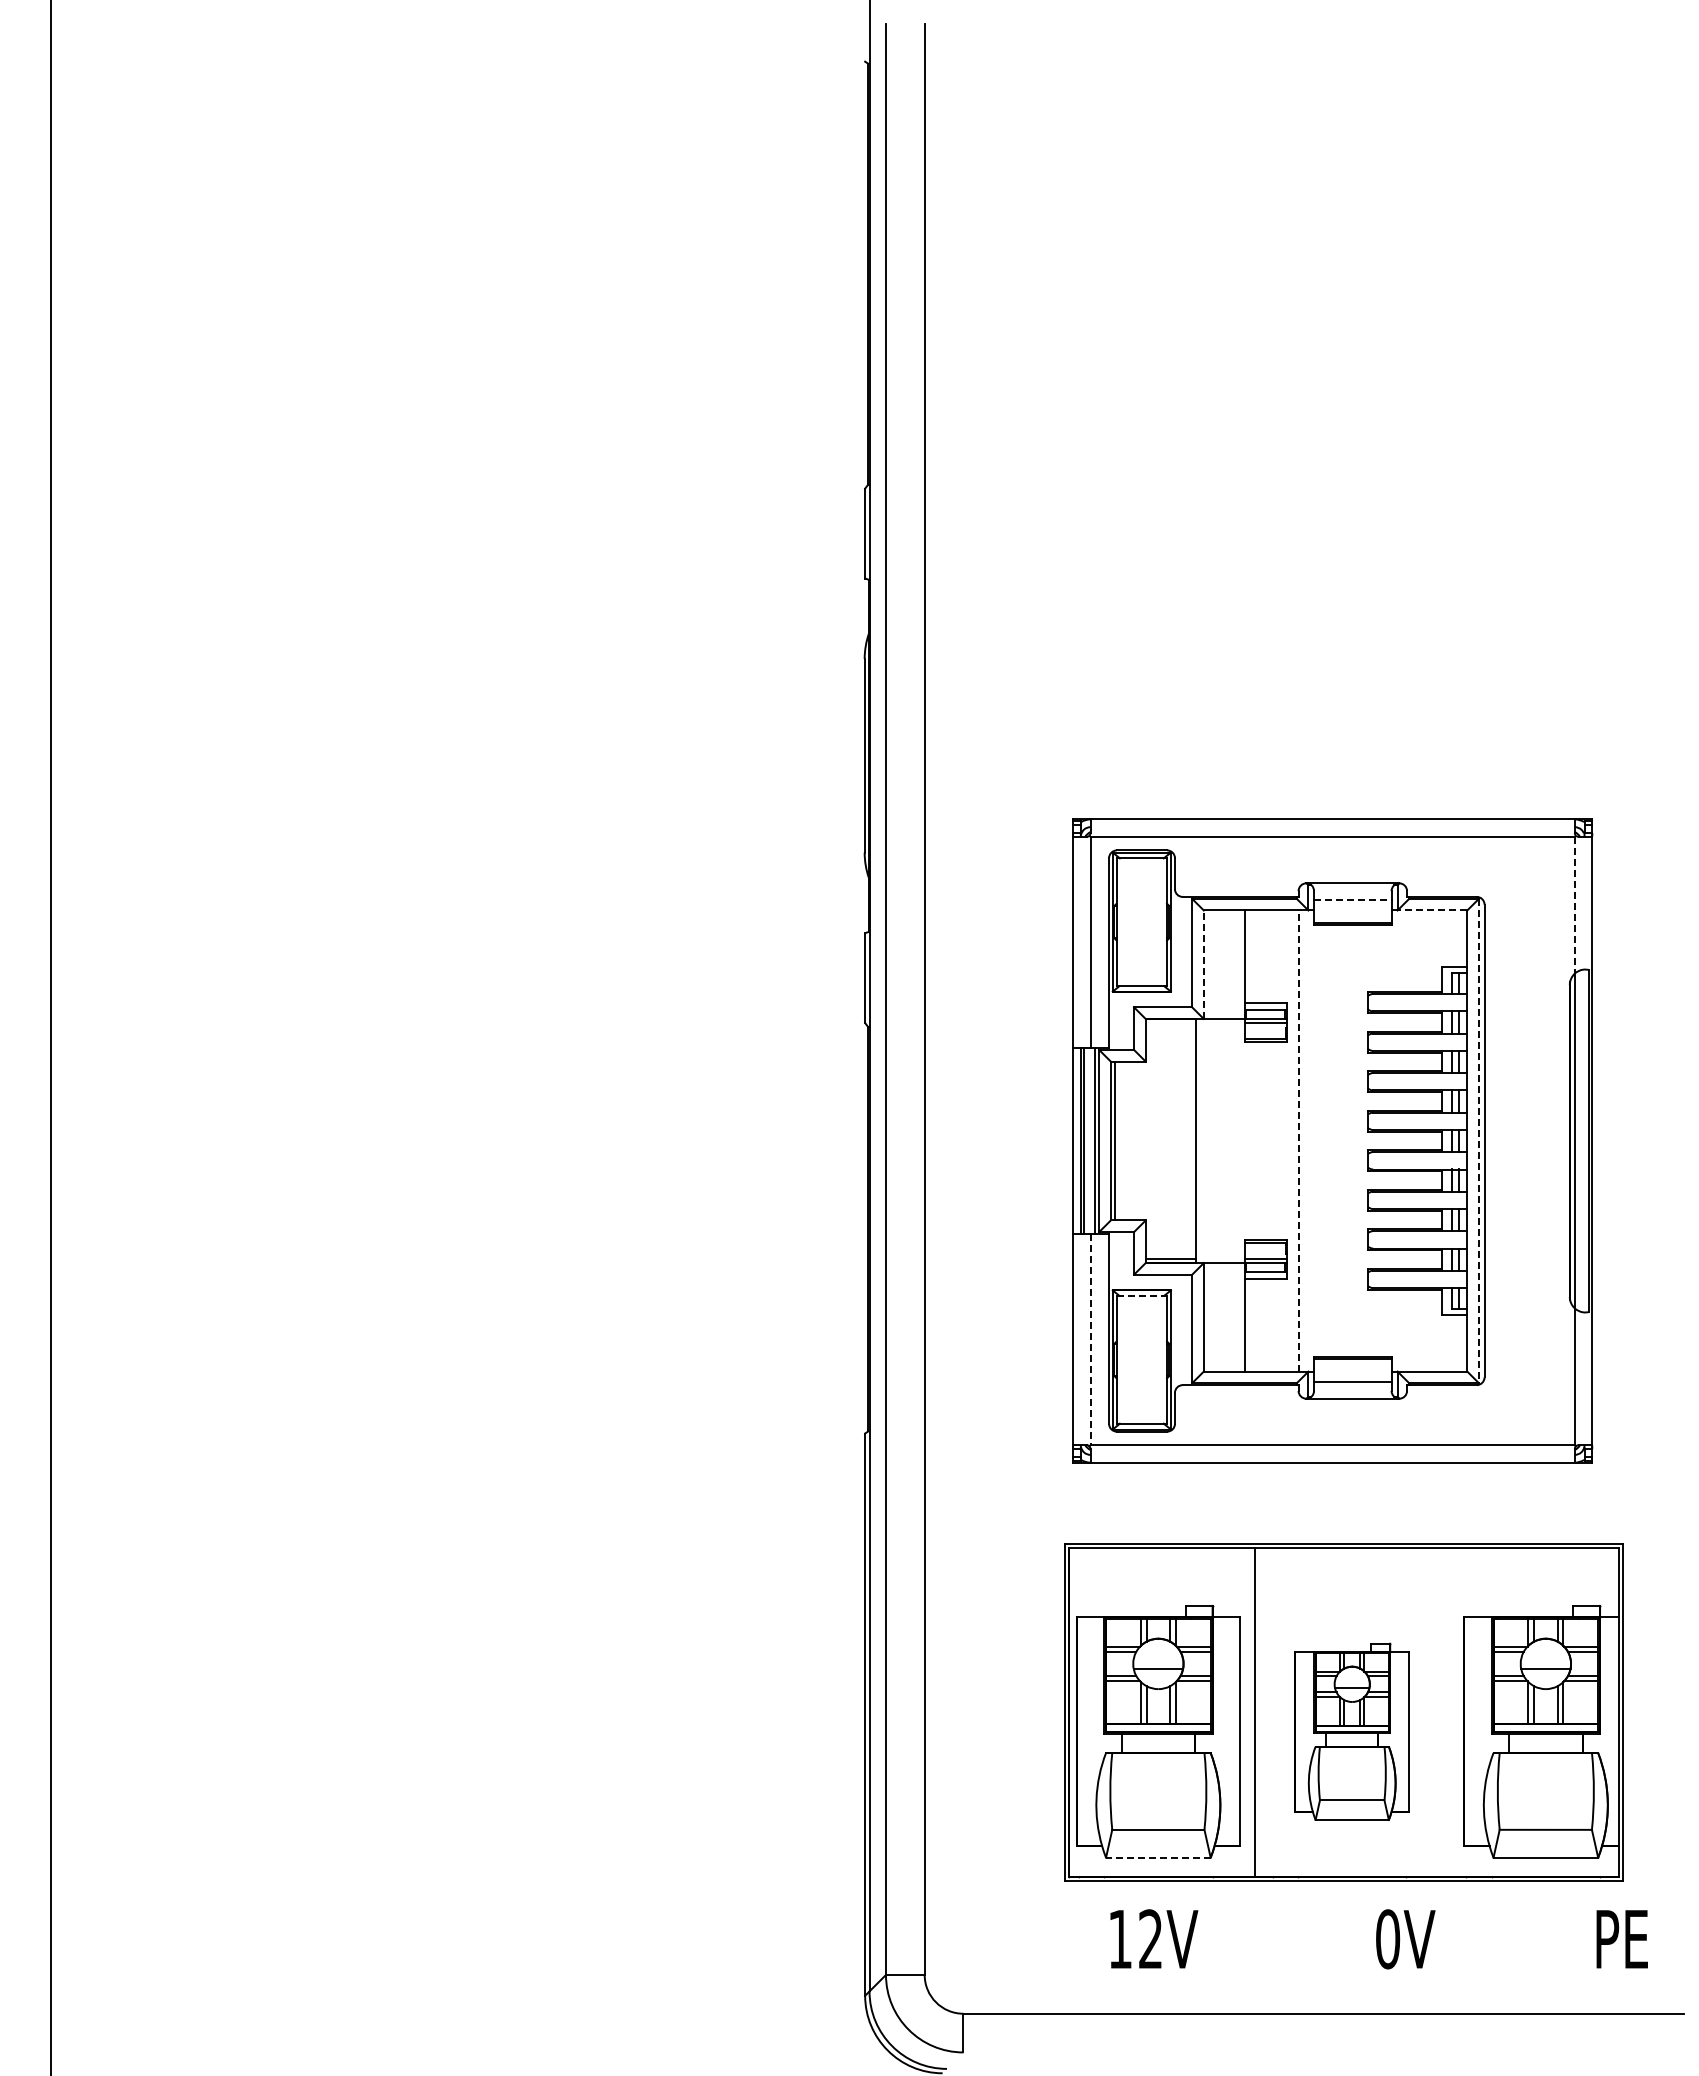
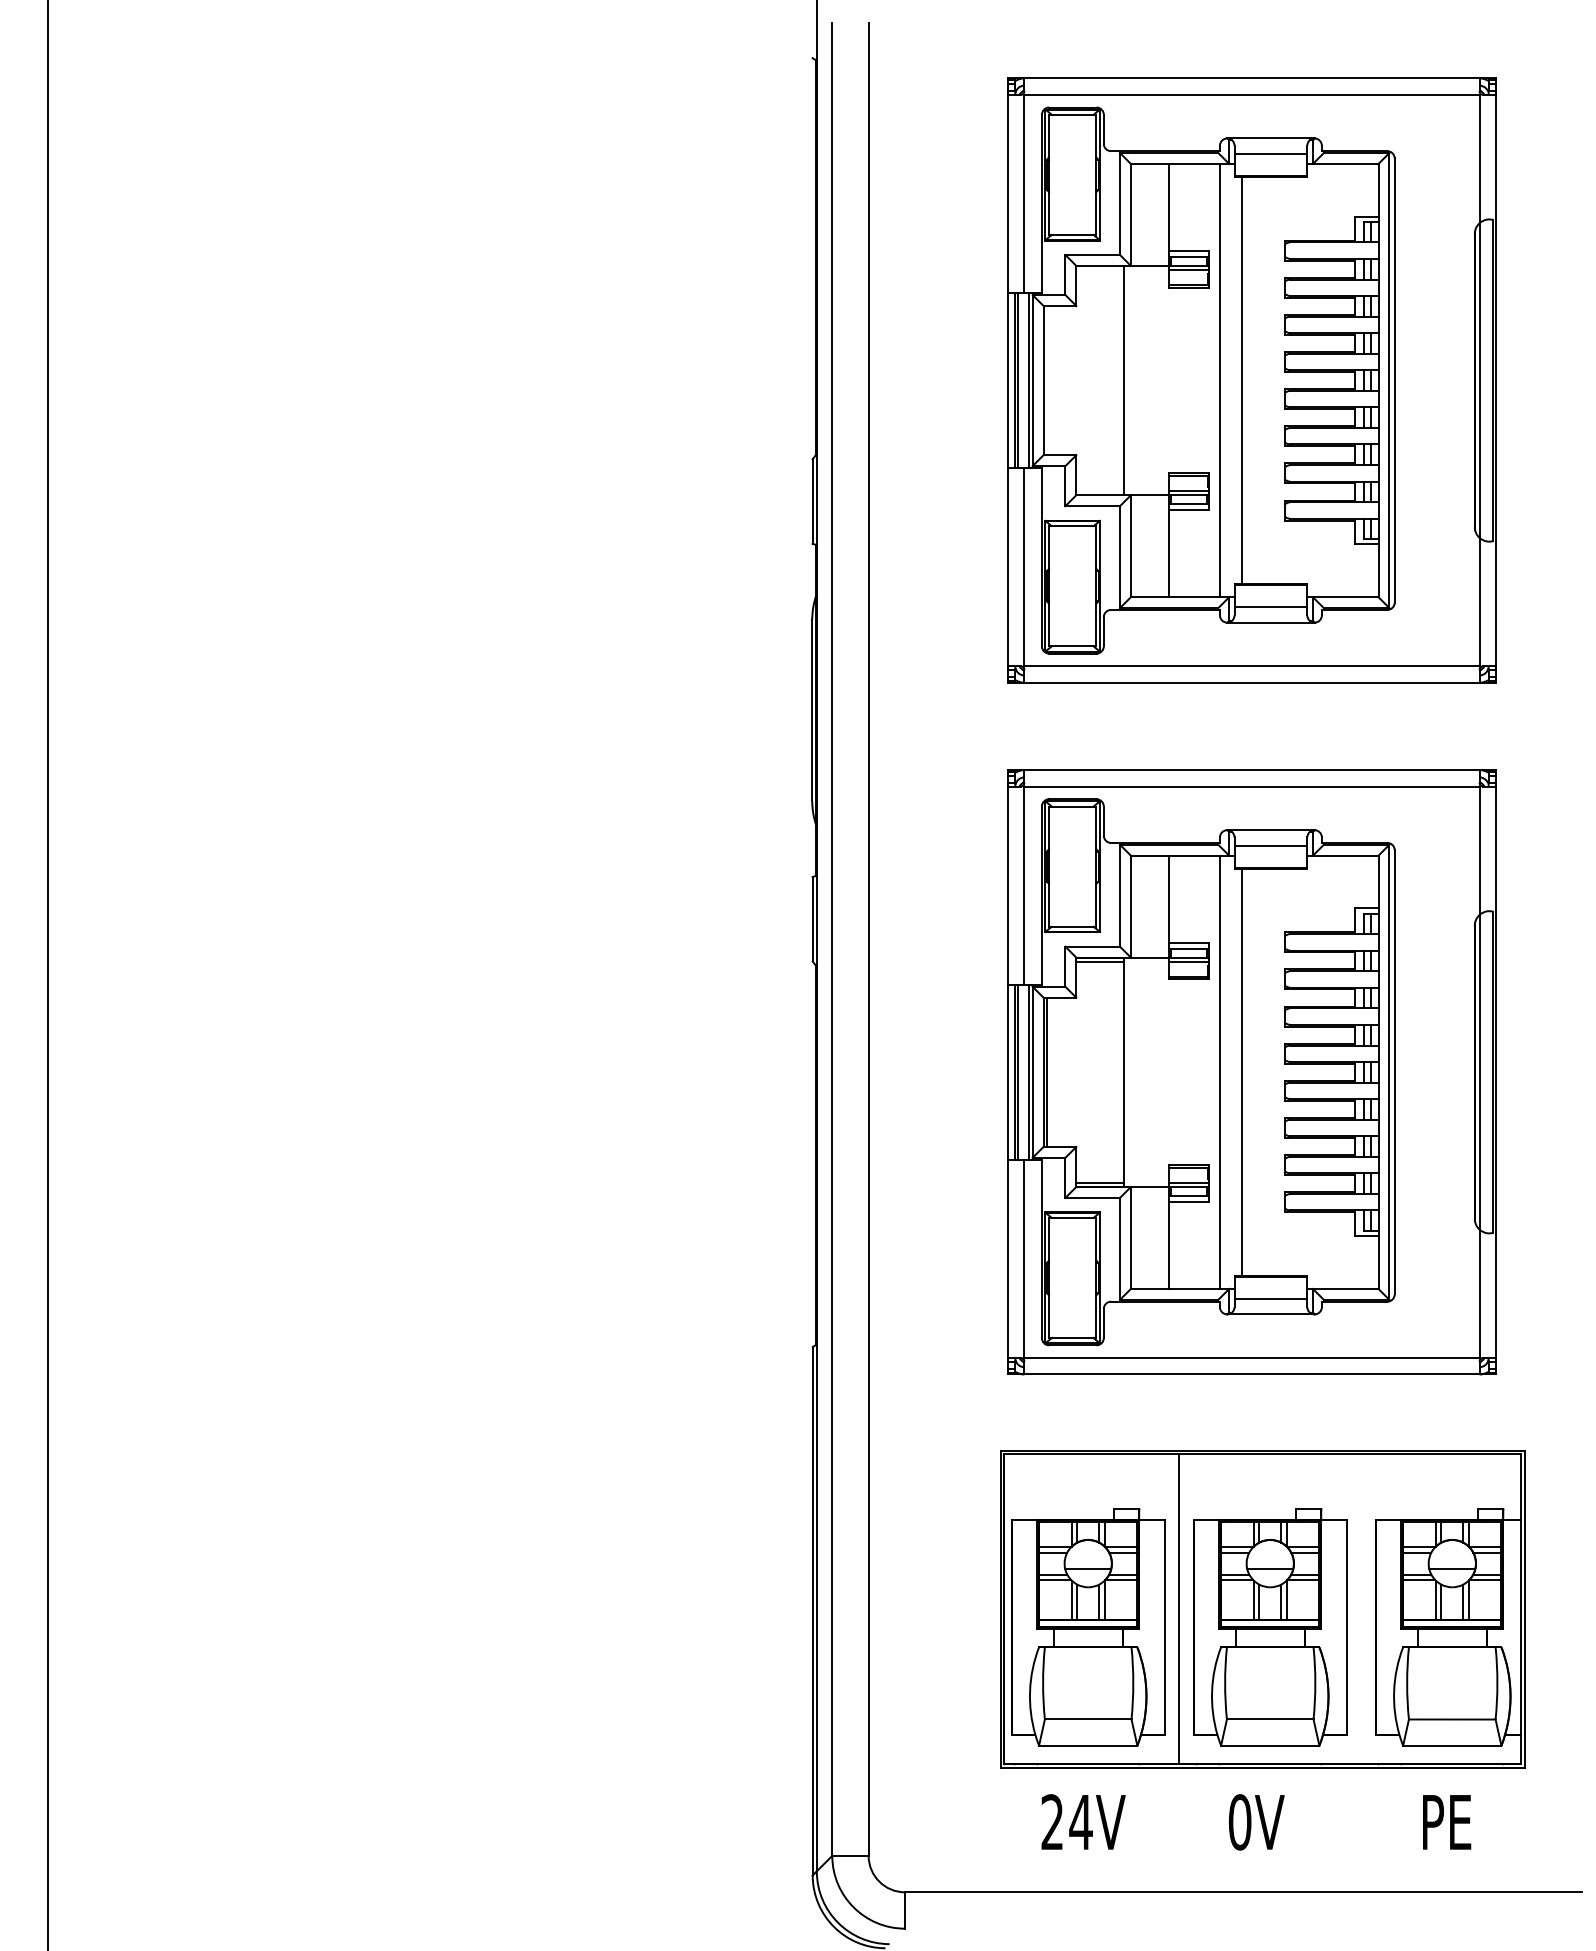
part: (1332, 404) -> (1251, 380), added
line: (1352, 900) -> (1270, 846), dashed -> solid
line: (1574, 905) -> (1479, 851), dashed -> solid
line: (1432, 910) -> (1345, 855), dashed -> solid
line: (1203, 964) -> (1130, 906), dashed -> solid
line: (1170, 1023) -> (1099, 961), added
line: (1322, 1140) -> (1242, 1071), added
line: (1298, 1141) -> (1219, 1072), dashed -> solid
line: (1478, 1141) -> (1389, 1072), dashed -> solid
line: (1142, 1295) -> (1073, 1217), dashed -> solid
line: (1090, 1339) -> (1024, 1258), dashed -> solid
part: (1352, 1731) -> (1270, 1627), size x1.43
line: (1157, 1857) -> (1087, 1745), dashed -> solid
text: (1135, 1938) -> (1066, 1821), 12V -> 24V
text: (1405, 1939) -> (1256, 1822), moved
text: (1621, 1939) -> (1446, 1822), moved

